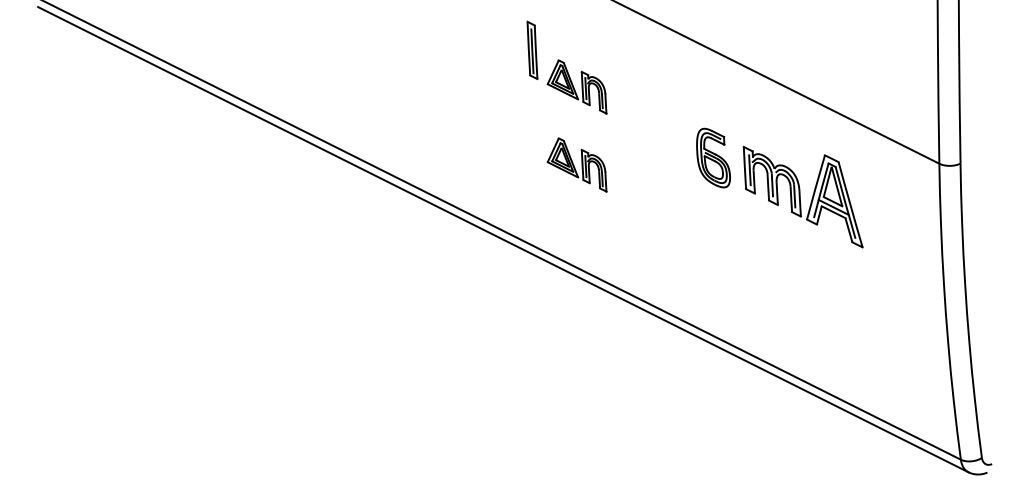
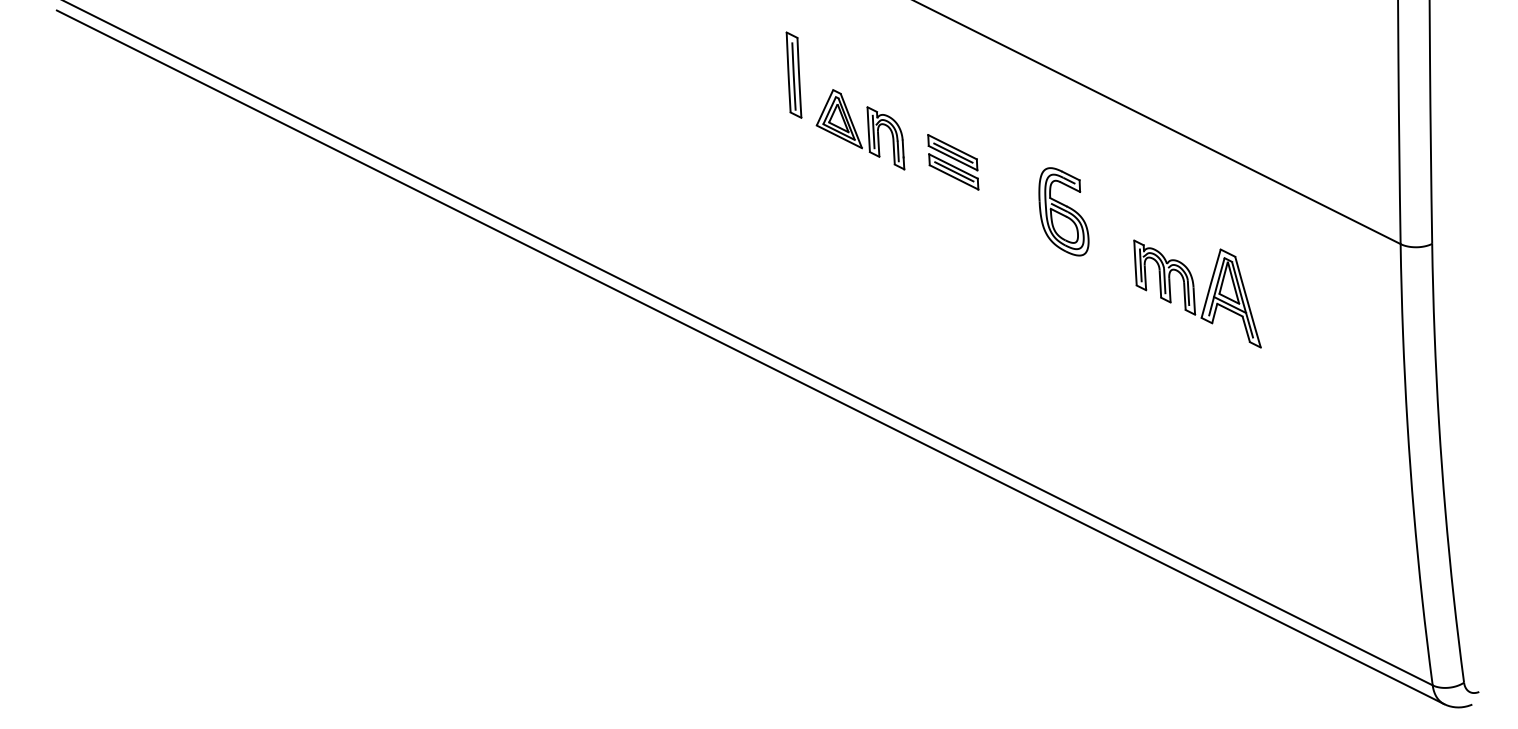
part: (639, 108) -> (953, 161), added
part: (713, 157) -> (1063, 210), moved
part: (576, 164) -> (859, 245), removed
part: (802, 197) -> (1196, 294), size x0.71

